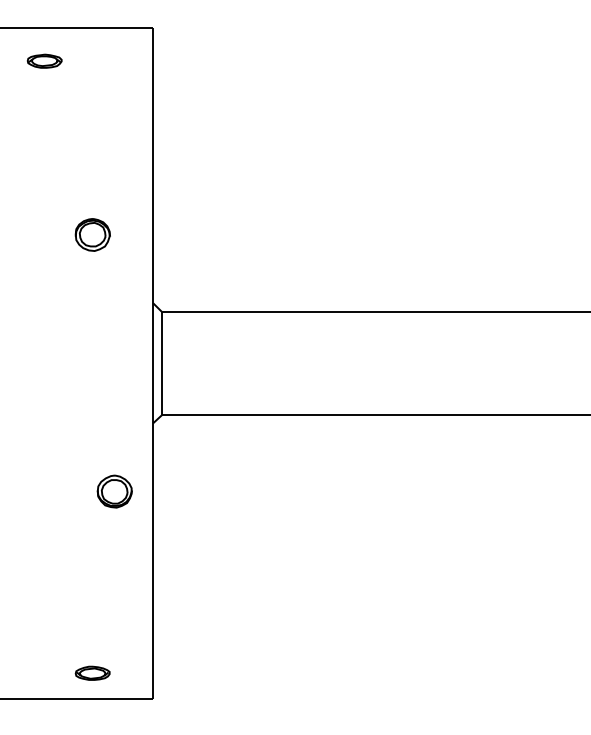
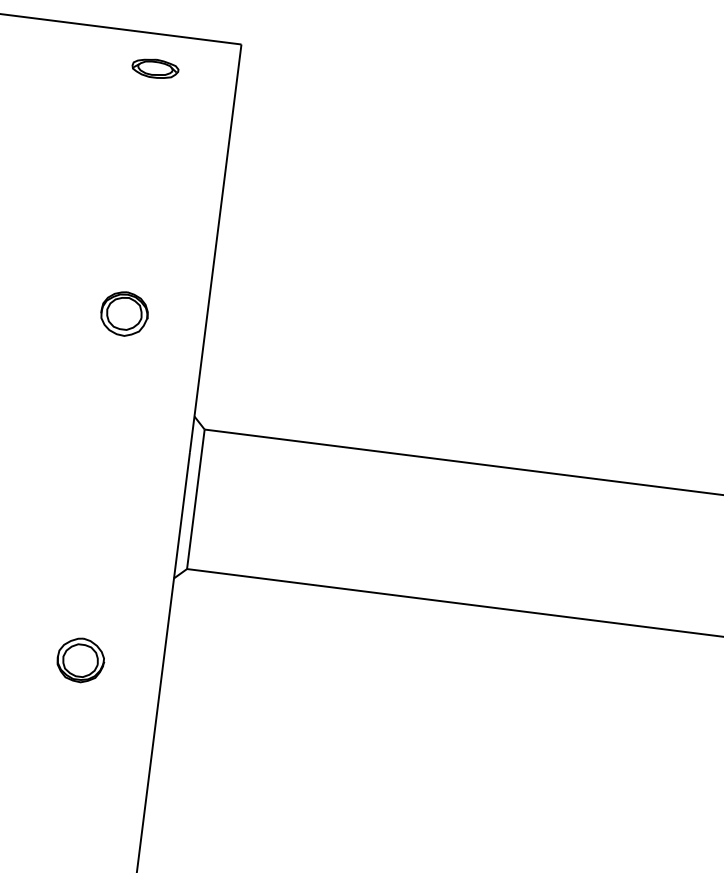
part: (44, 60) -> (155, 67), moved
part: (114, 491) -> (80, 660), moved

